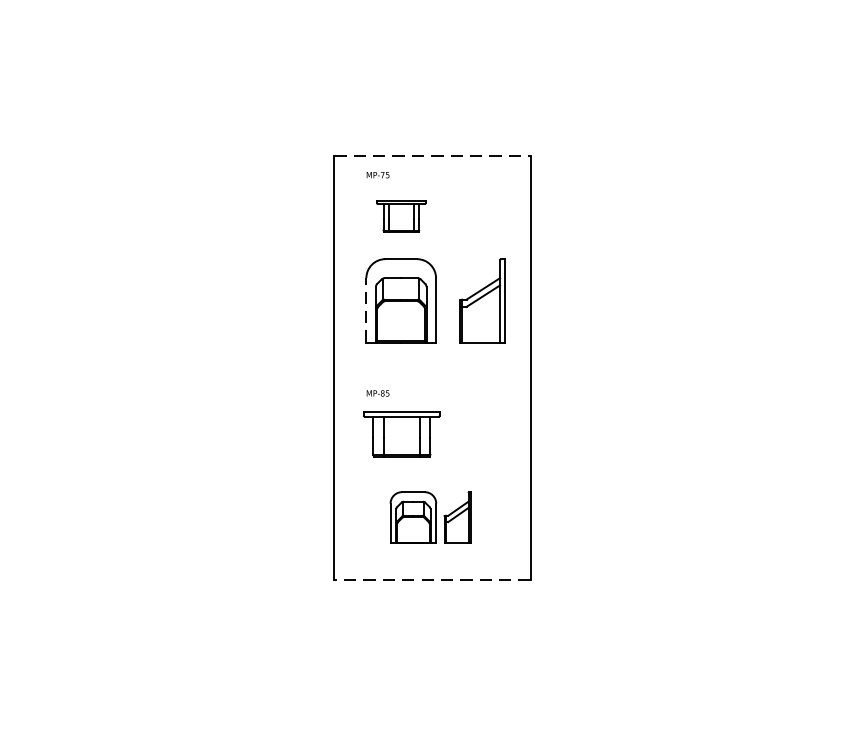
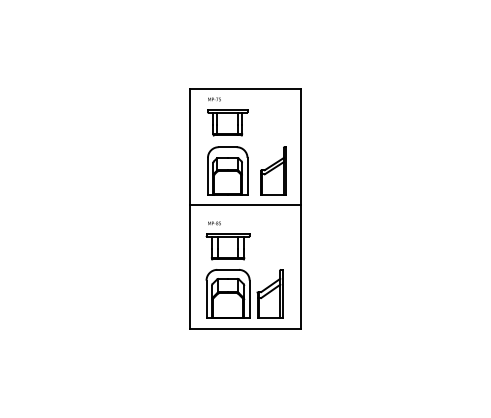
line: (432, 155) -> (245, 88), dashed -> solid
part: (400, 215) -> (227, 122), size x1.43
line: (365, 309) -> (207, 175), dashed -> solid
line: (432, 360) -> (245, 204), added
part: (430, 516) -> (244, 293), size x1.67
line: (432, 580) -> (245, 329), dashed -> solid

